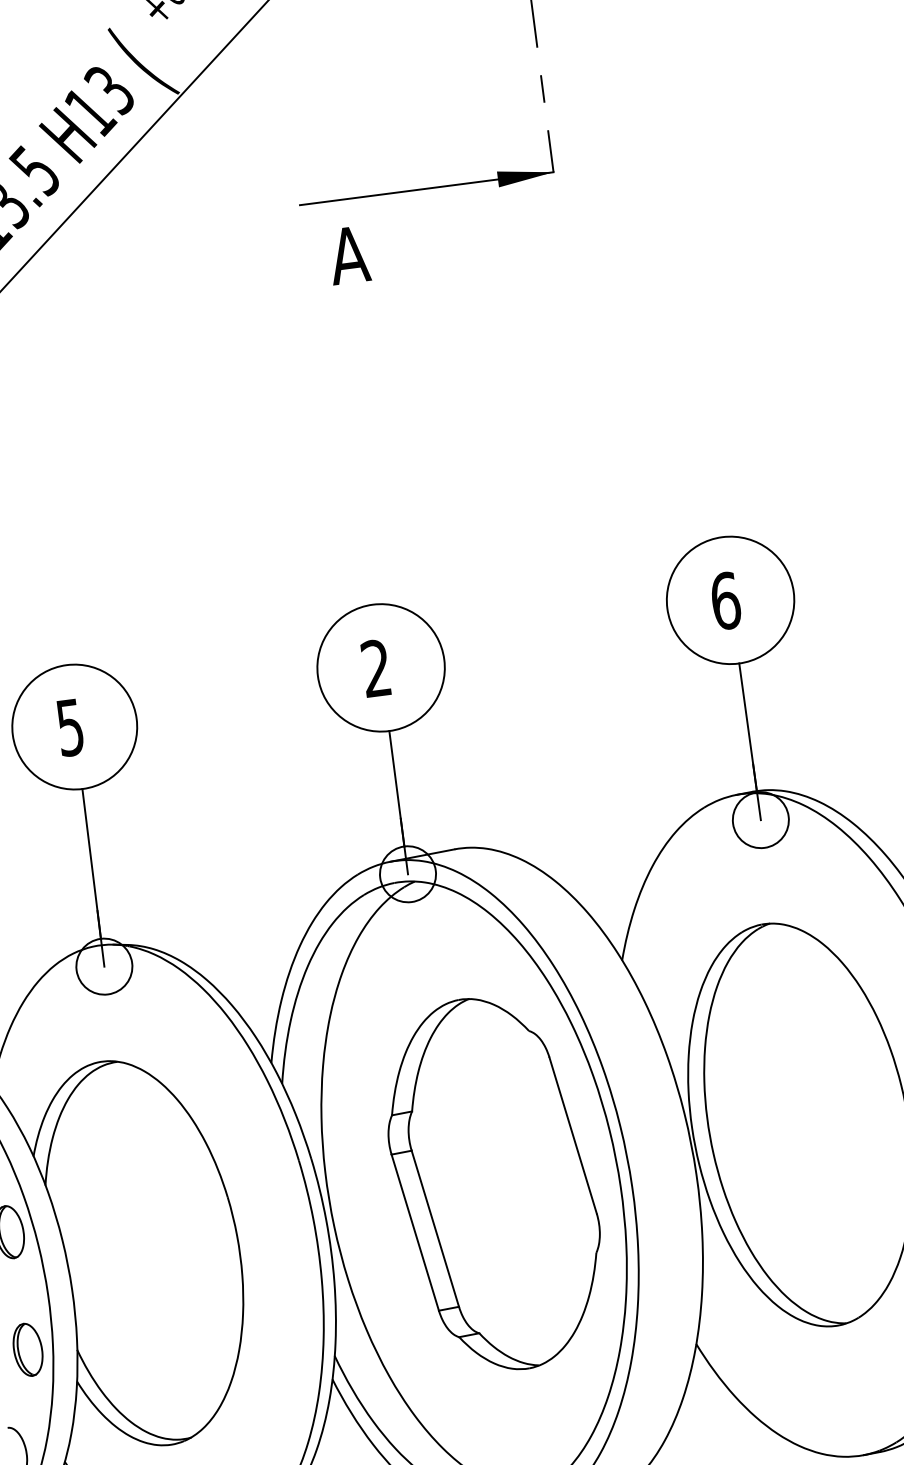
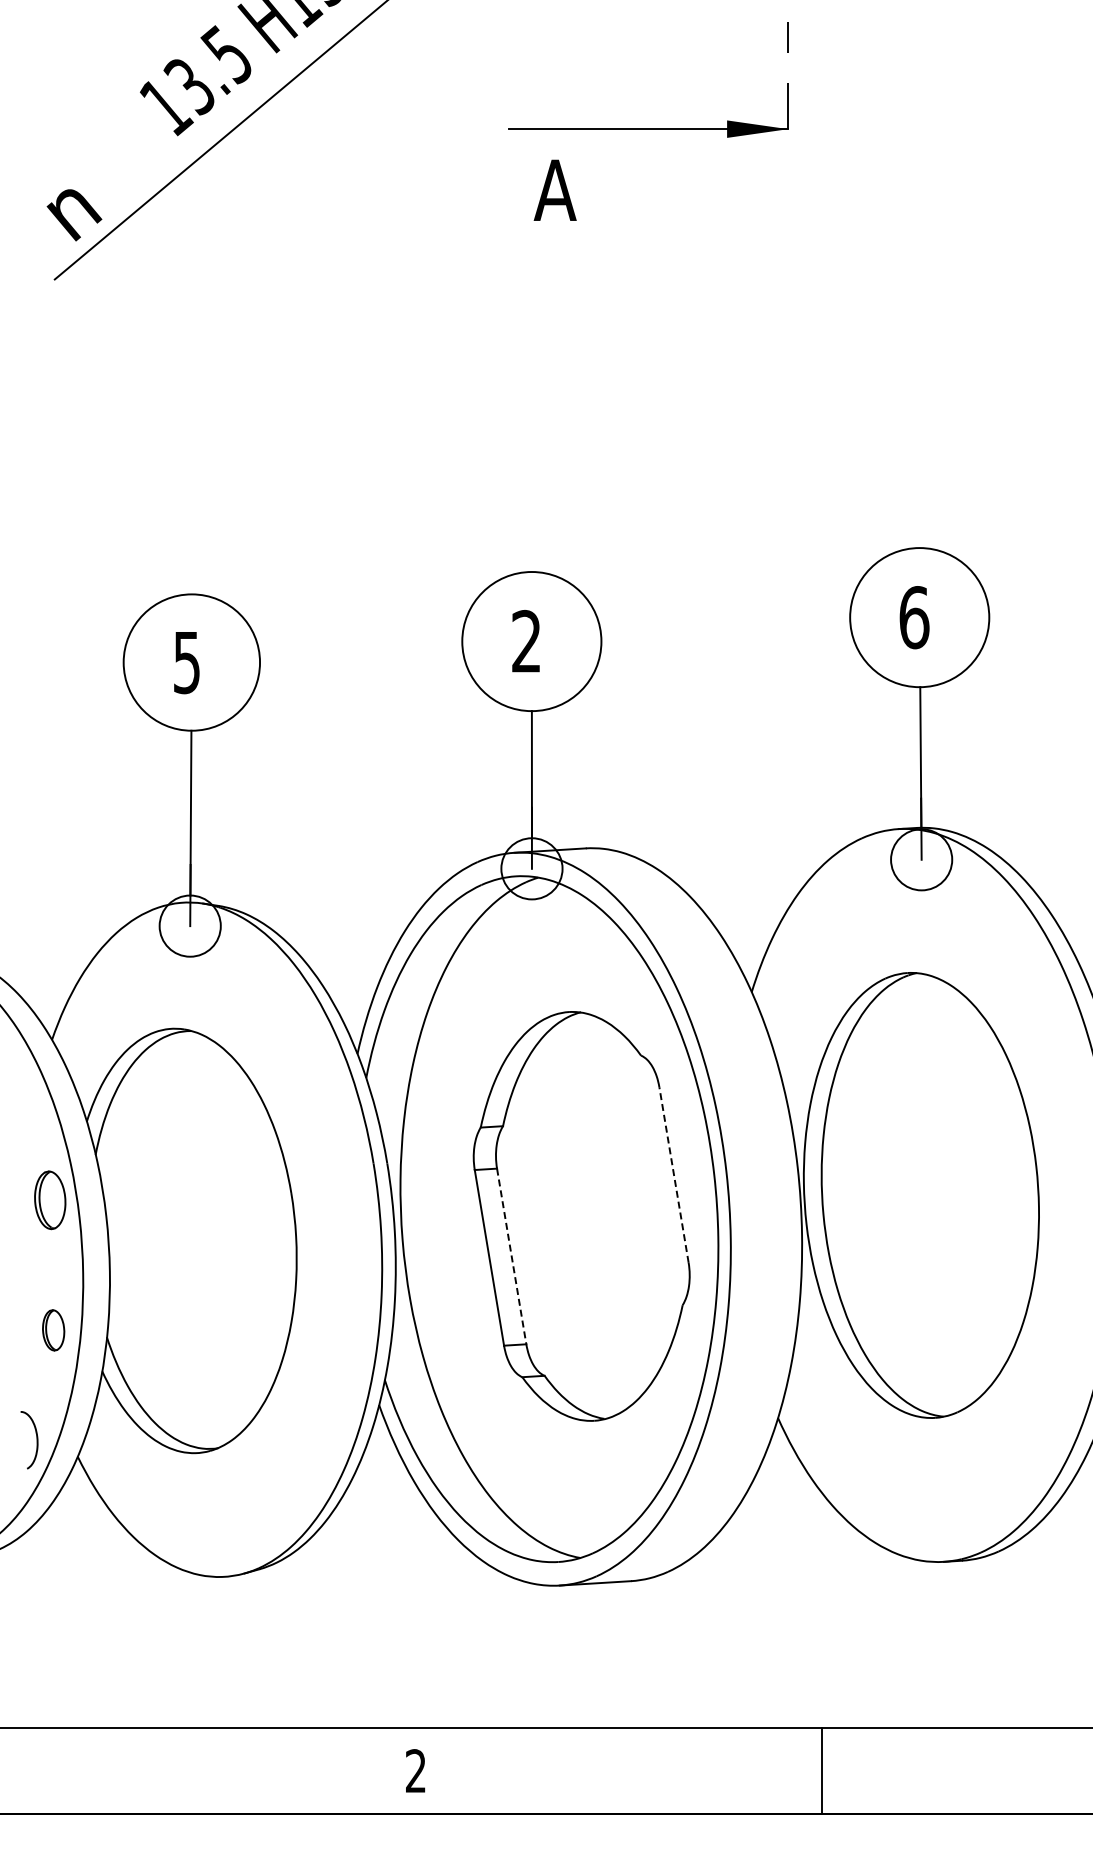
line: (572, 1135) -> (673, 1174), solid -> dashed
line: (435, 1228) -> (511, 1256), solid -> dashed
part: (27, 1350) -> (53, 1330), size x0.7

